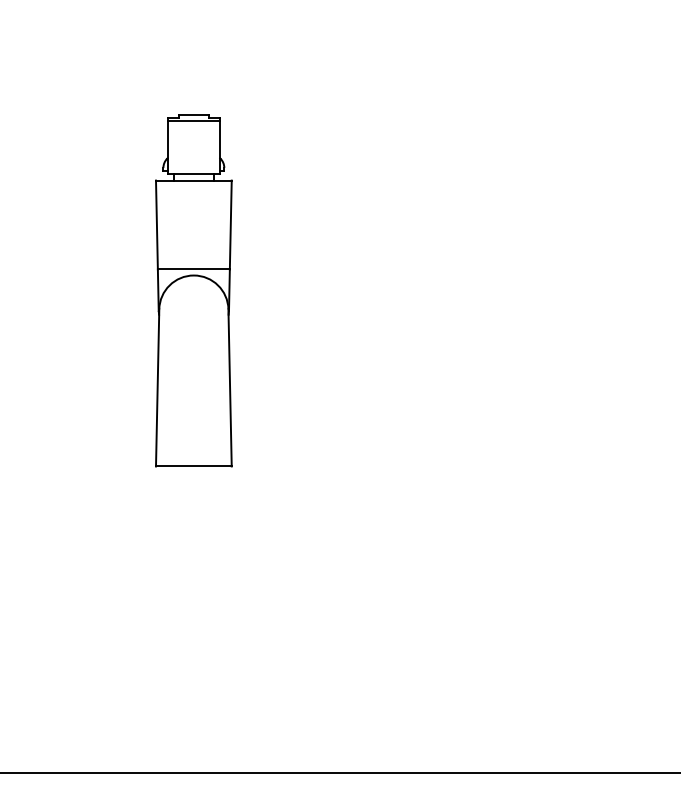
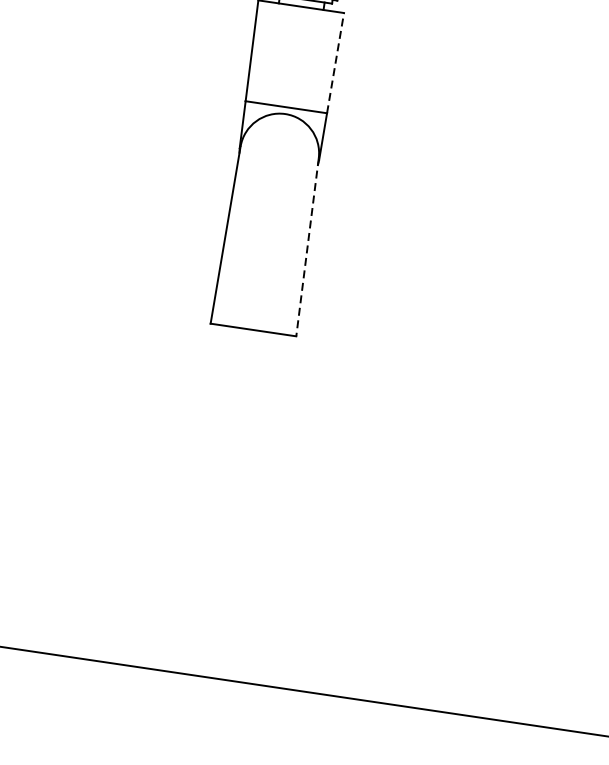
line: (230, 224) -> (335, 62), solid -> dashed
line: (230, 387) -> (308, 246), solid -> dashed

